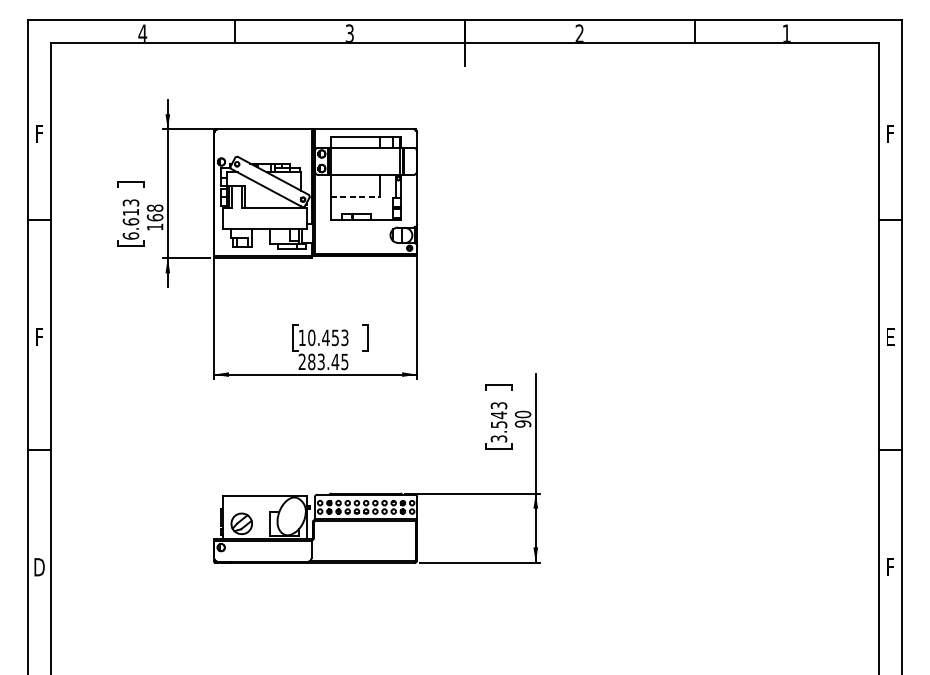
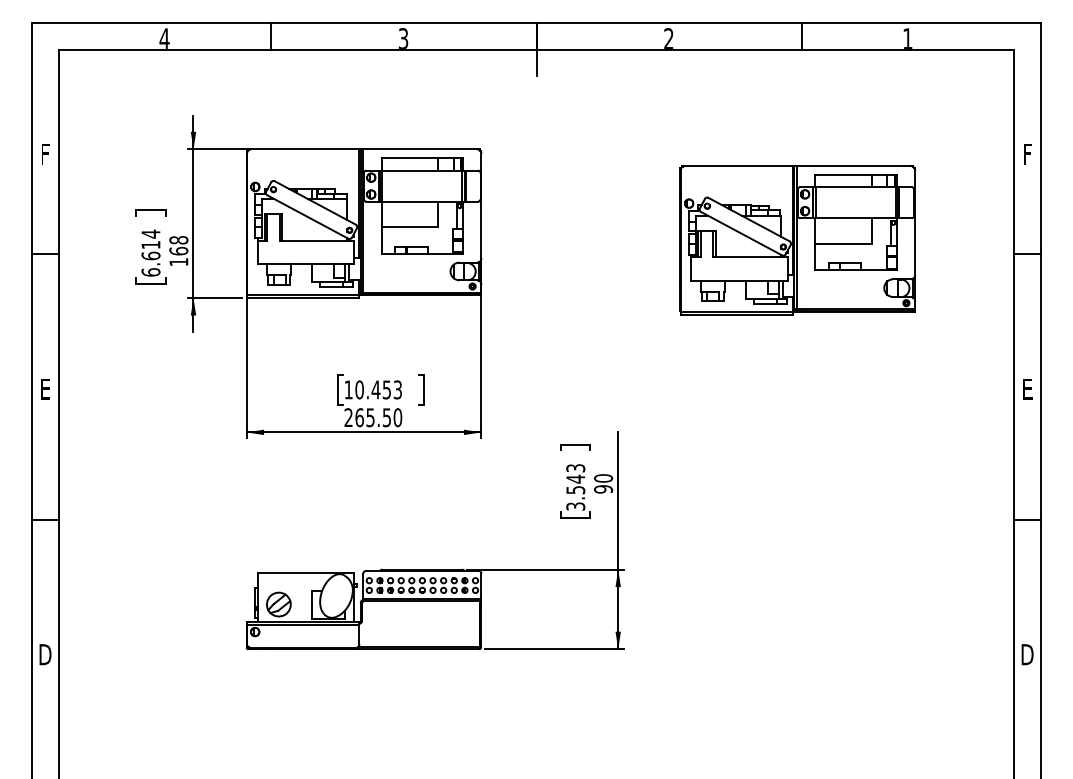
line: (355, 197) -> (410, 227), dashed -> solid
text: (130, 202) -> (150, 233), 6.613 -> 6.614
part: (691, 208) -> (797, 240), added
text: (39, 337) -> (45, 389), F -> E
text: (328, 361) -> (378, 417), 283.45 -> 265.50
text: (890, 567) -> (1027, 654), F -> D

